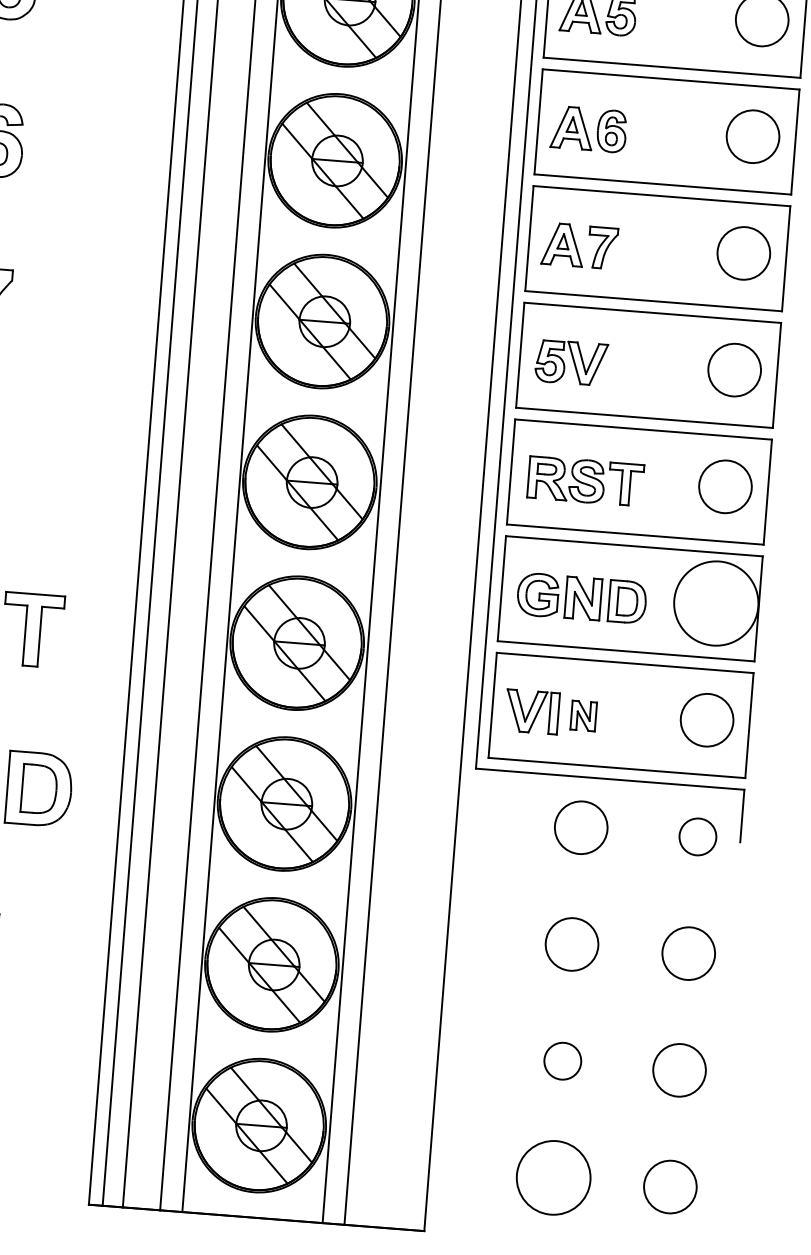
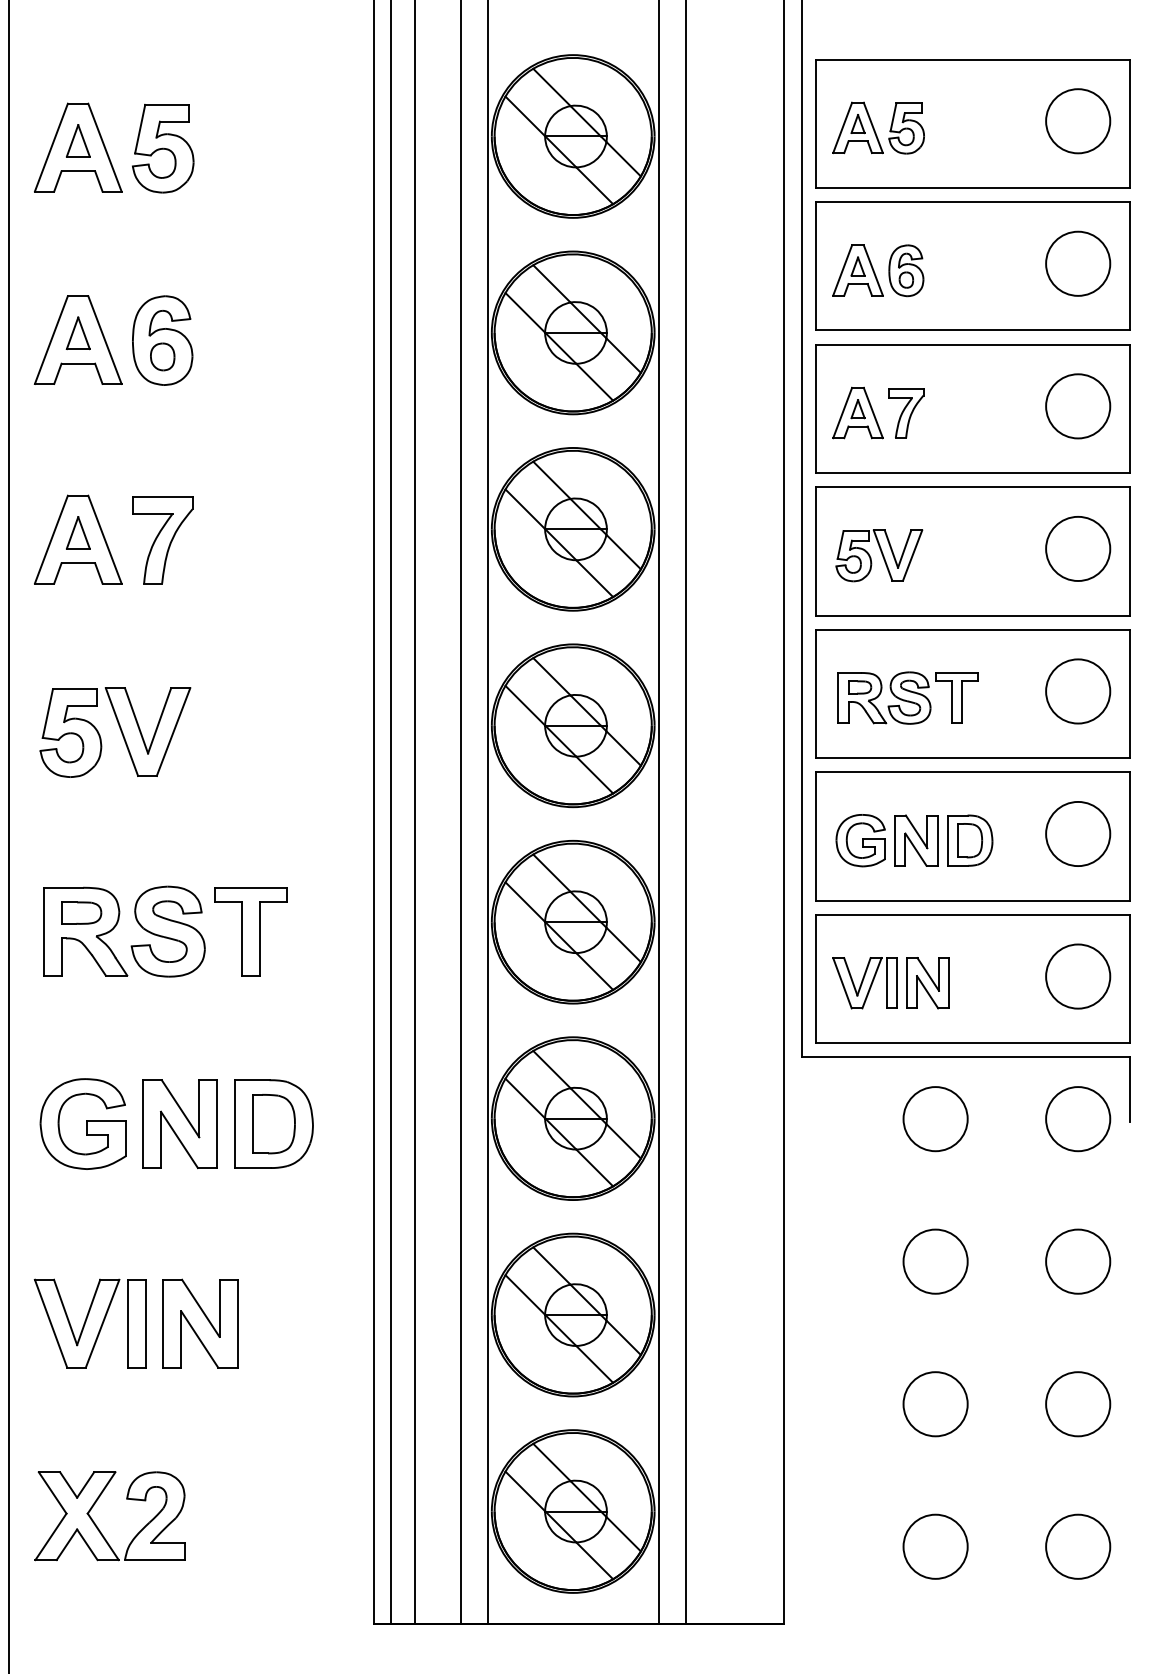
circle: (716, 603) -> (1078, 833), size x0.62
part: (583, 716) -> (927, 983), size x1.43
circle: (698, 837) -> (1078, 1119), size x1.43
circle: (562, 1061) -> (935, 1404), size x1.43
circle: (553, 1177) -> (935, 1546), size x0.71

